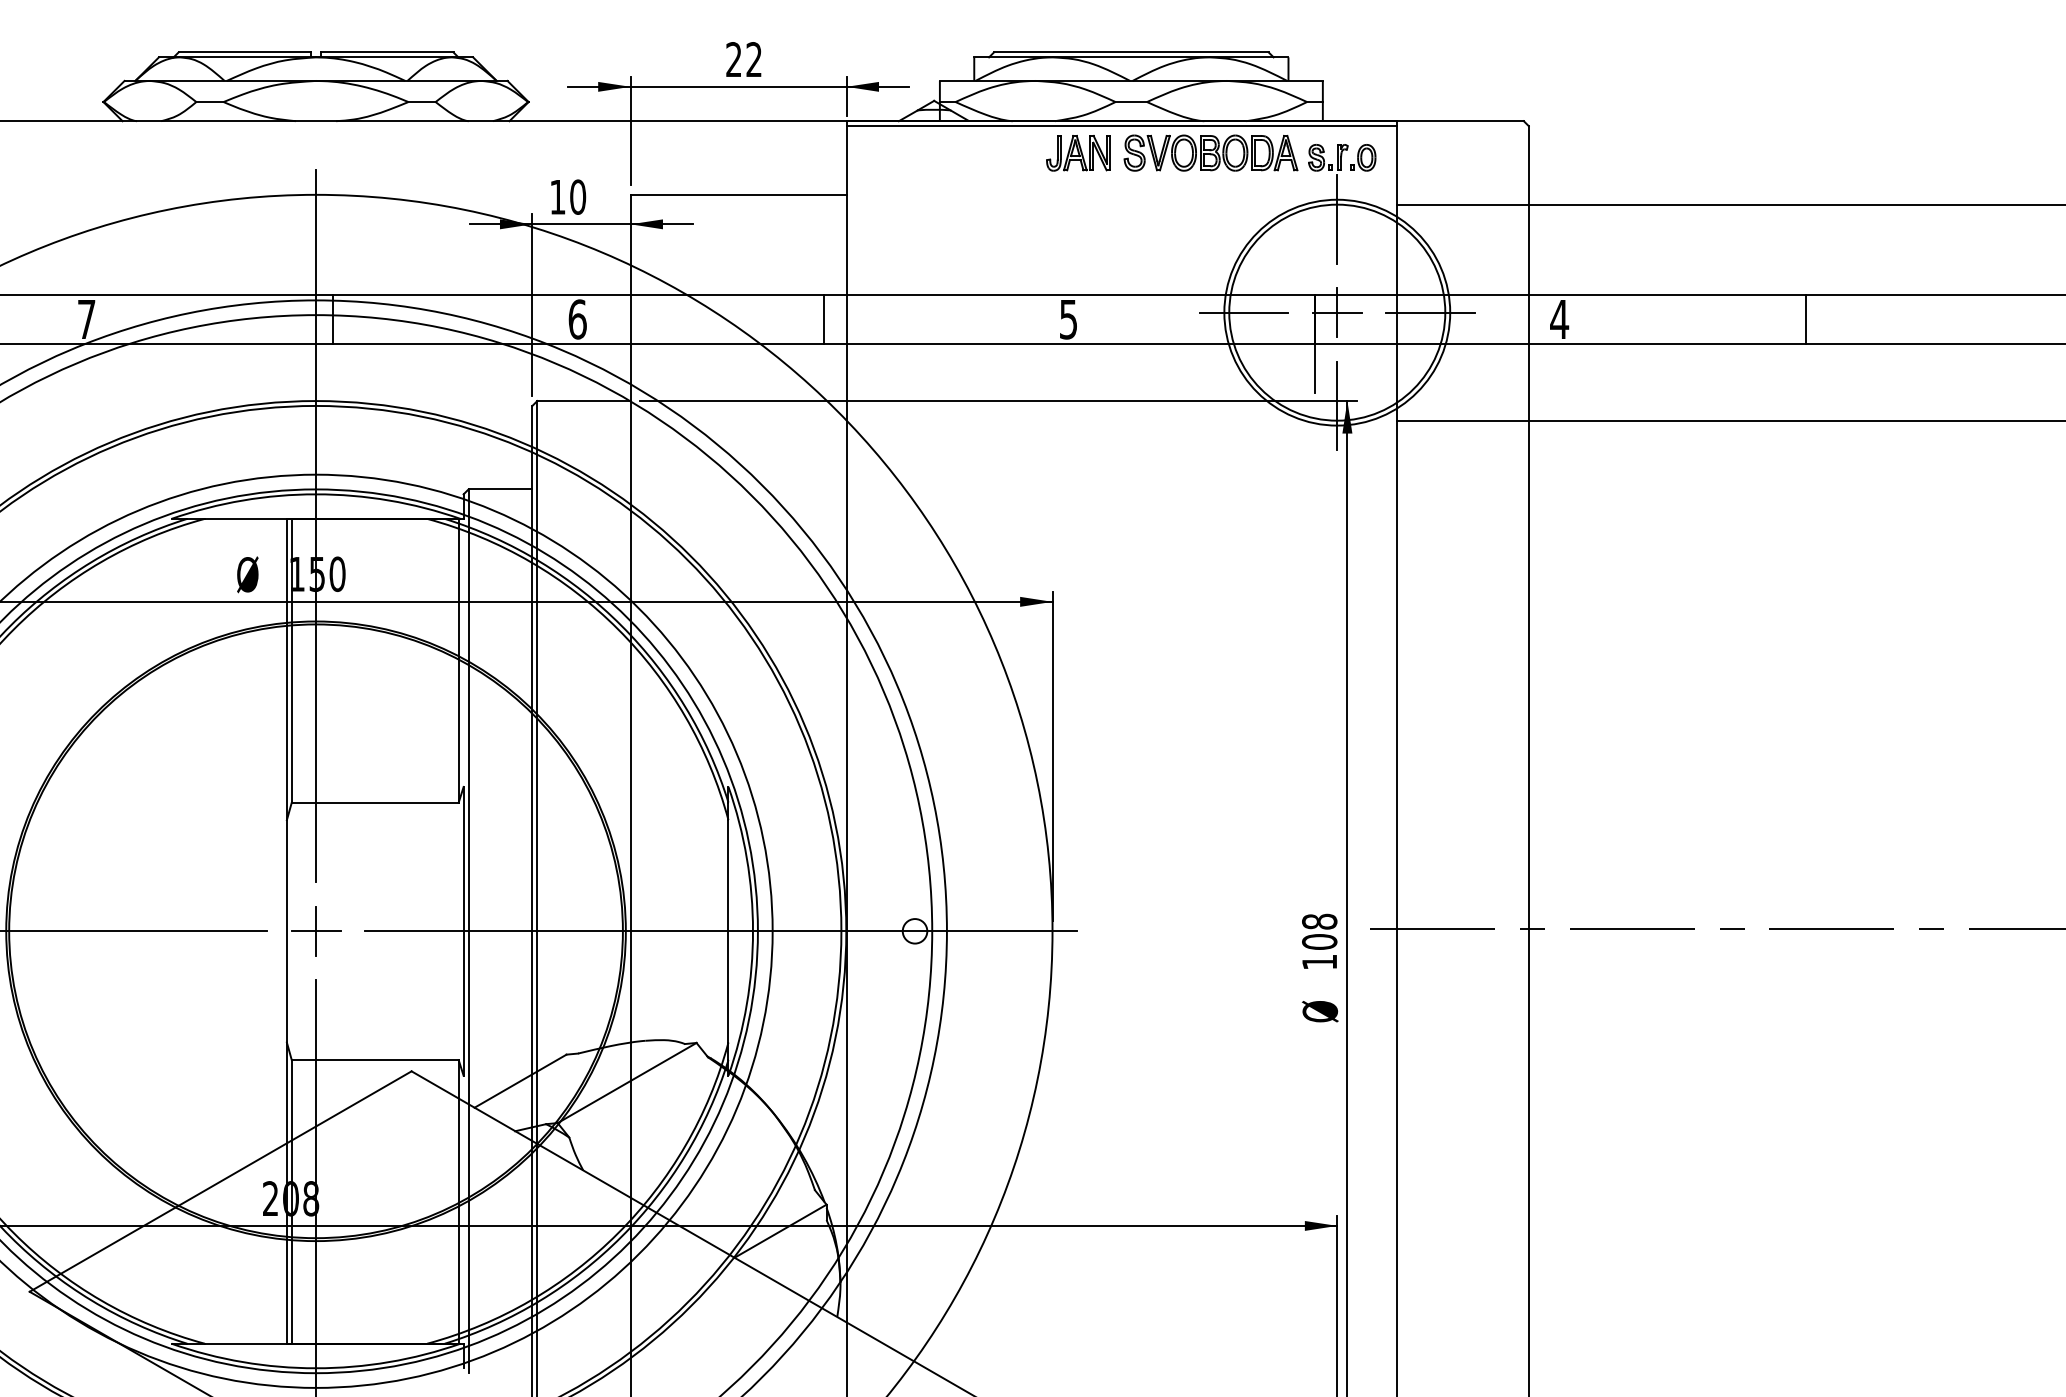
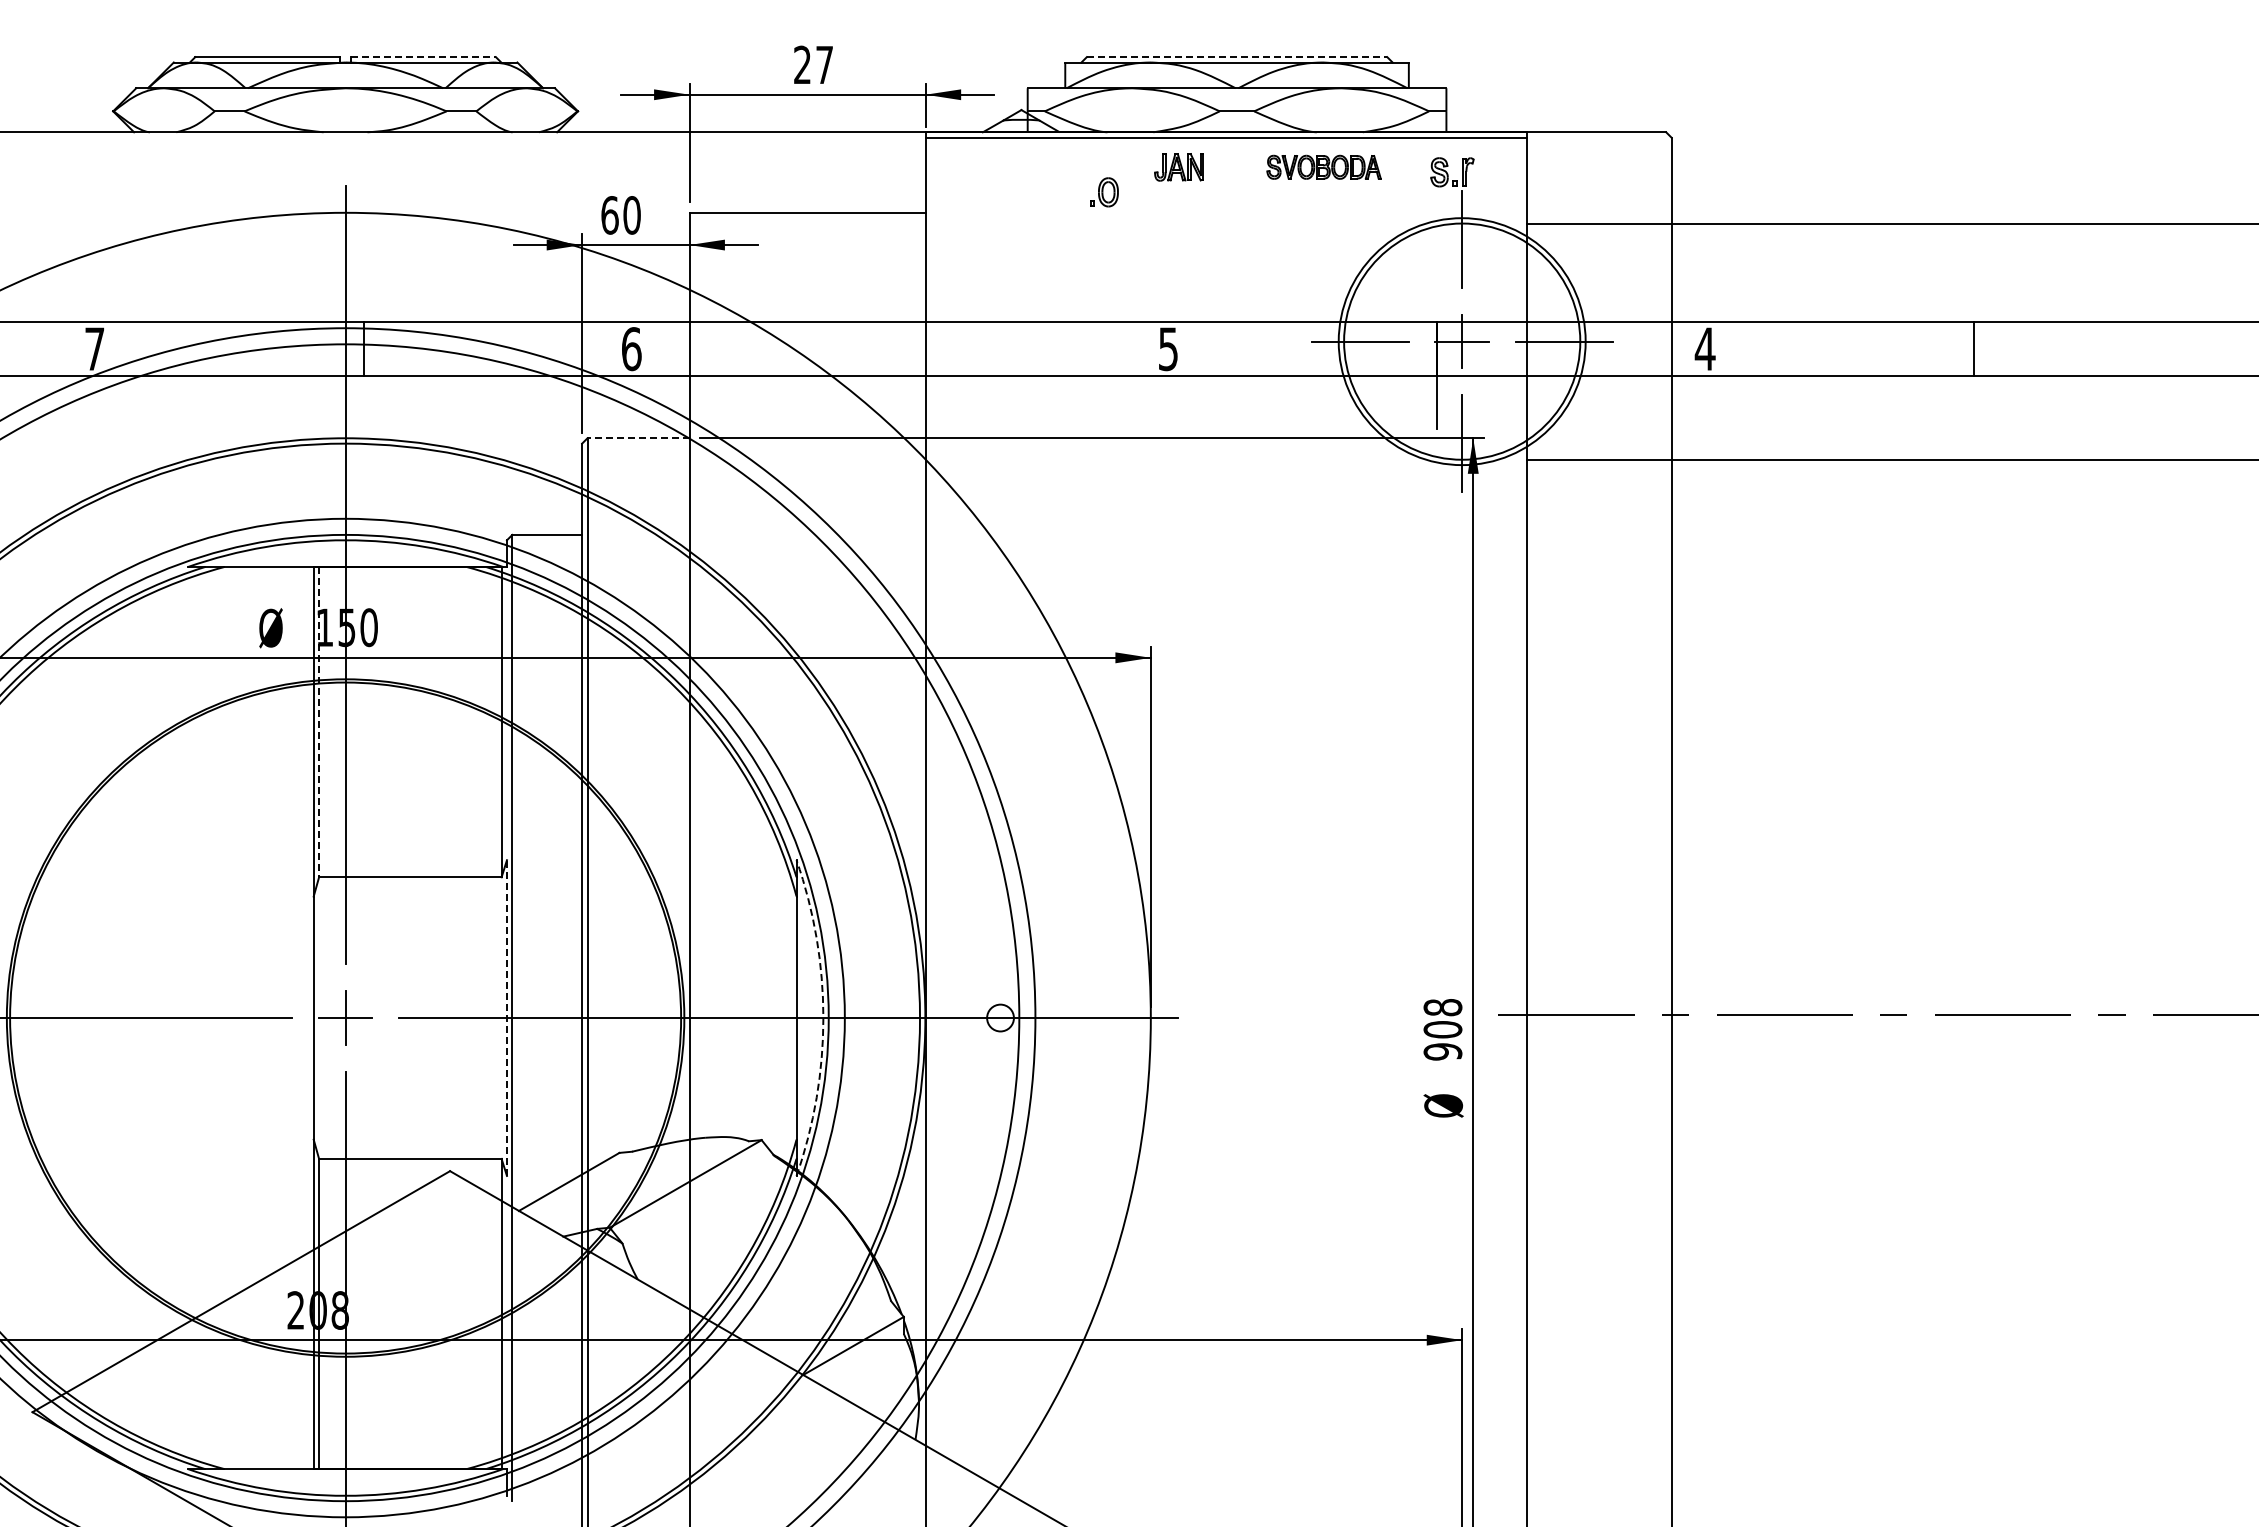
line: (387, 52) -> (423, 57), solid -> dashed
line: (1131, 52) -> (1237, 57), solid -> dashed
text: (754, 59) -> (824, 64), 22 -> 27
part: (1077, 153) -> (1178, 167), size x0.7
part: (1210, 153) -> (1323, 167), size x0.6
part: (1363, 157) -> (1104, 192), moved
text: (557, 197) -> (609, 215), 10 -> 60
line: (823, 318) -> (900, 348), removed
line: (583, 401) -> (638, 438), solid -> dashed
line: (292, 661) -> (319, 722), solid -> dashed
line: (463, 931) -> (506, 1018), solid -> dashed
arc: (753, 931) -> (823, 1018), solid -> dashed
text: (1319, 961) -> (1442, 1051), 108 -> 908

